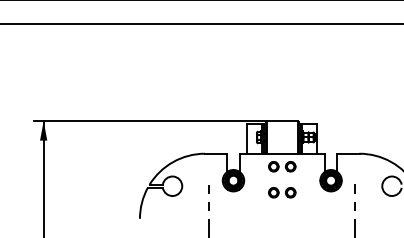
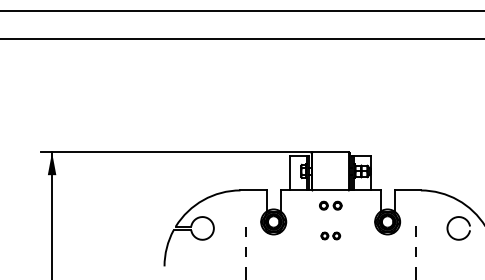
part: (282, 166) -> (330, 205), size x0.7
part: (282, 192) -> (330, 235), size x0.6

